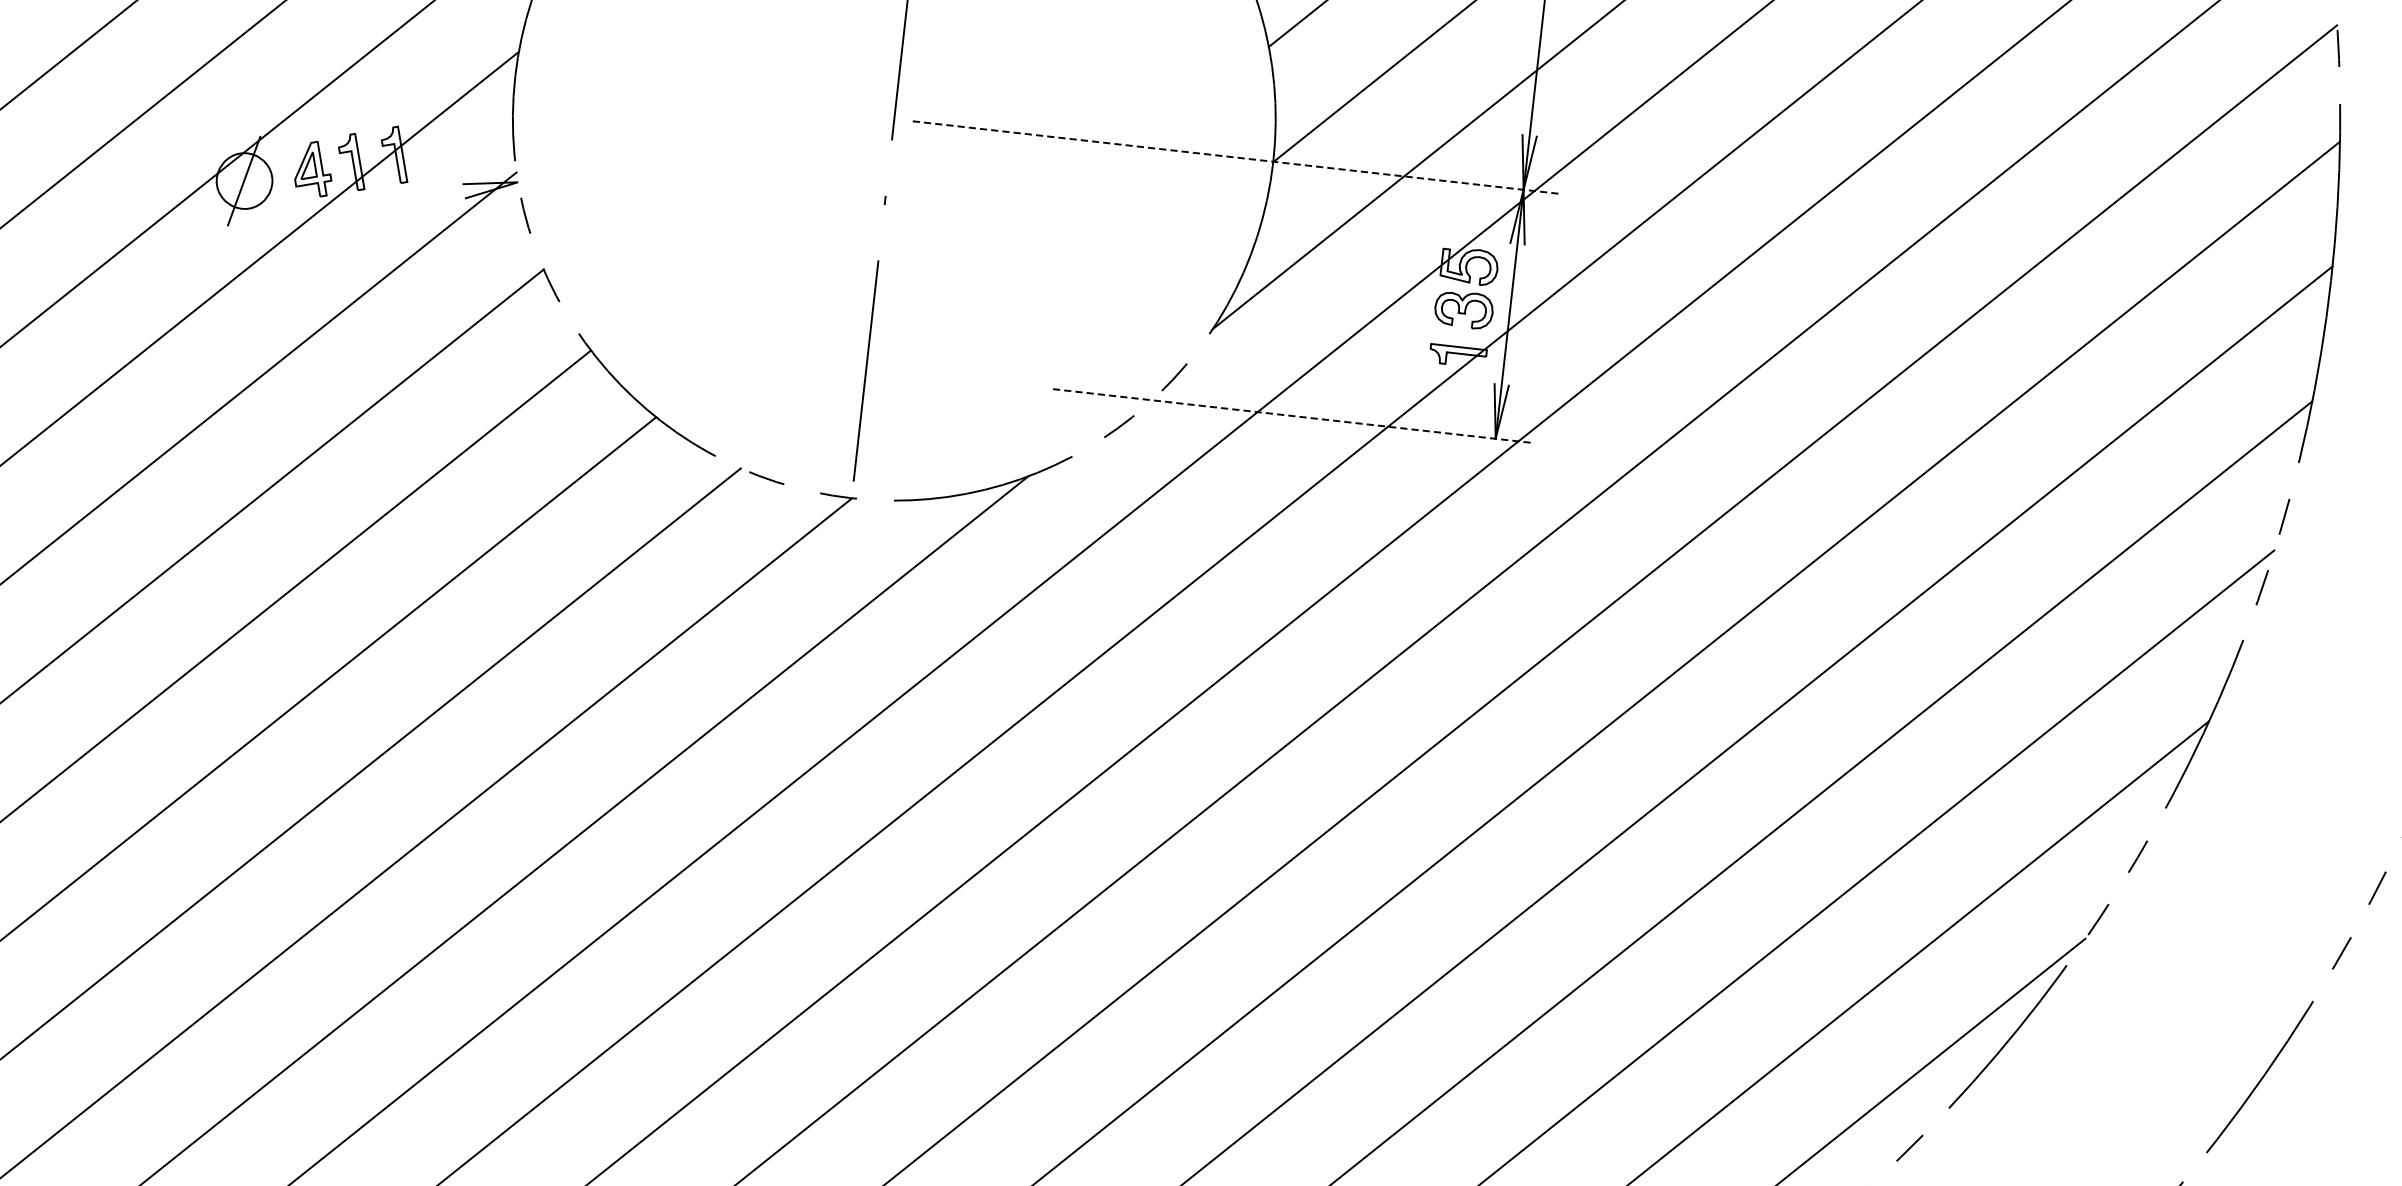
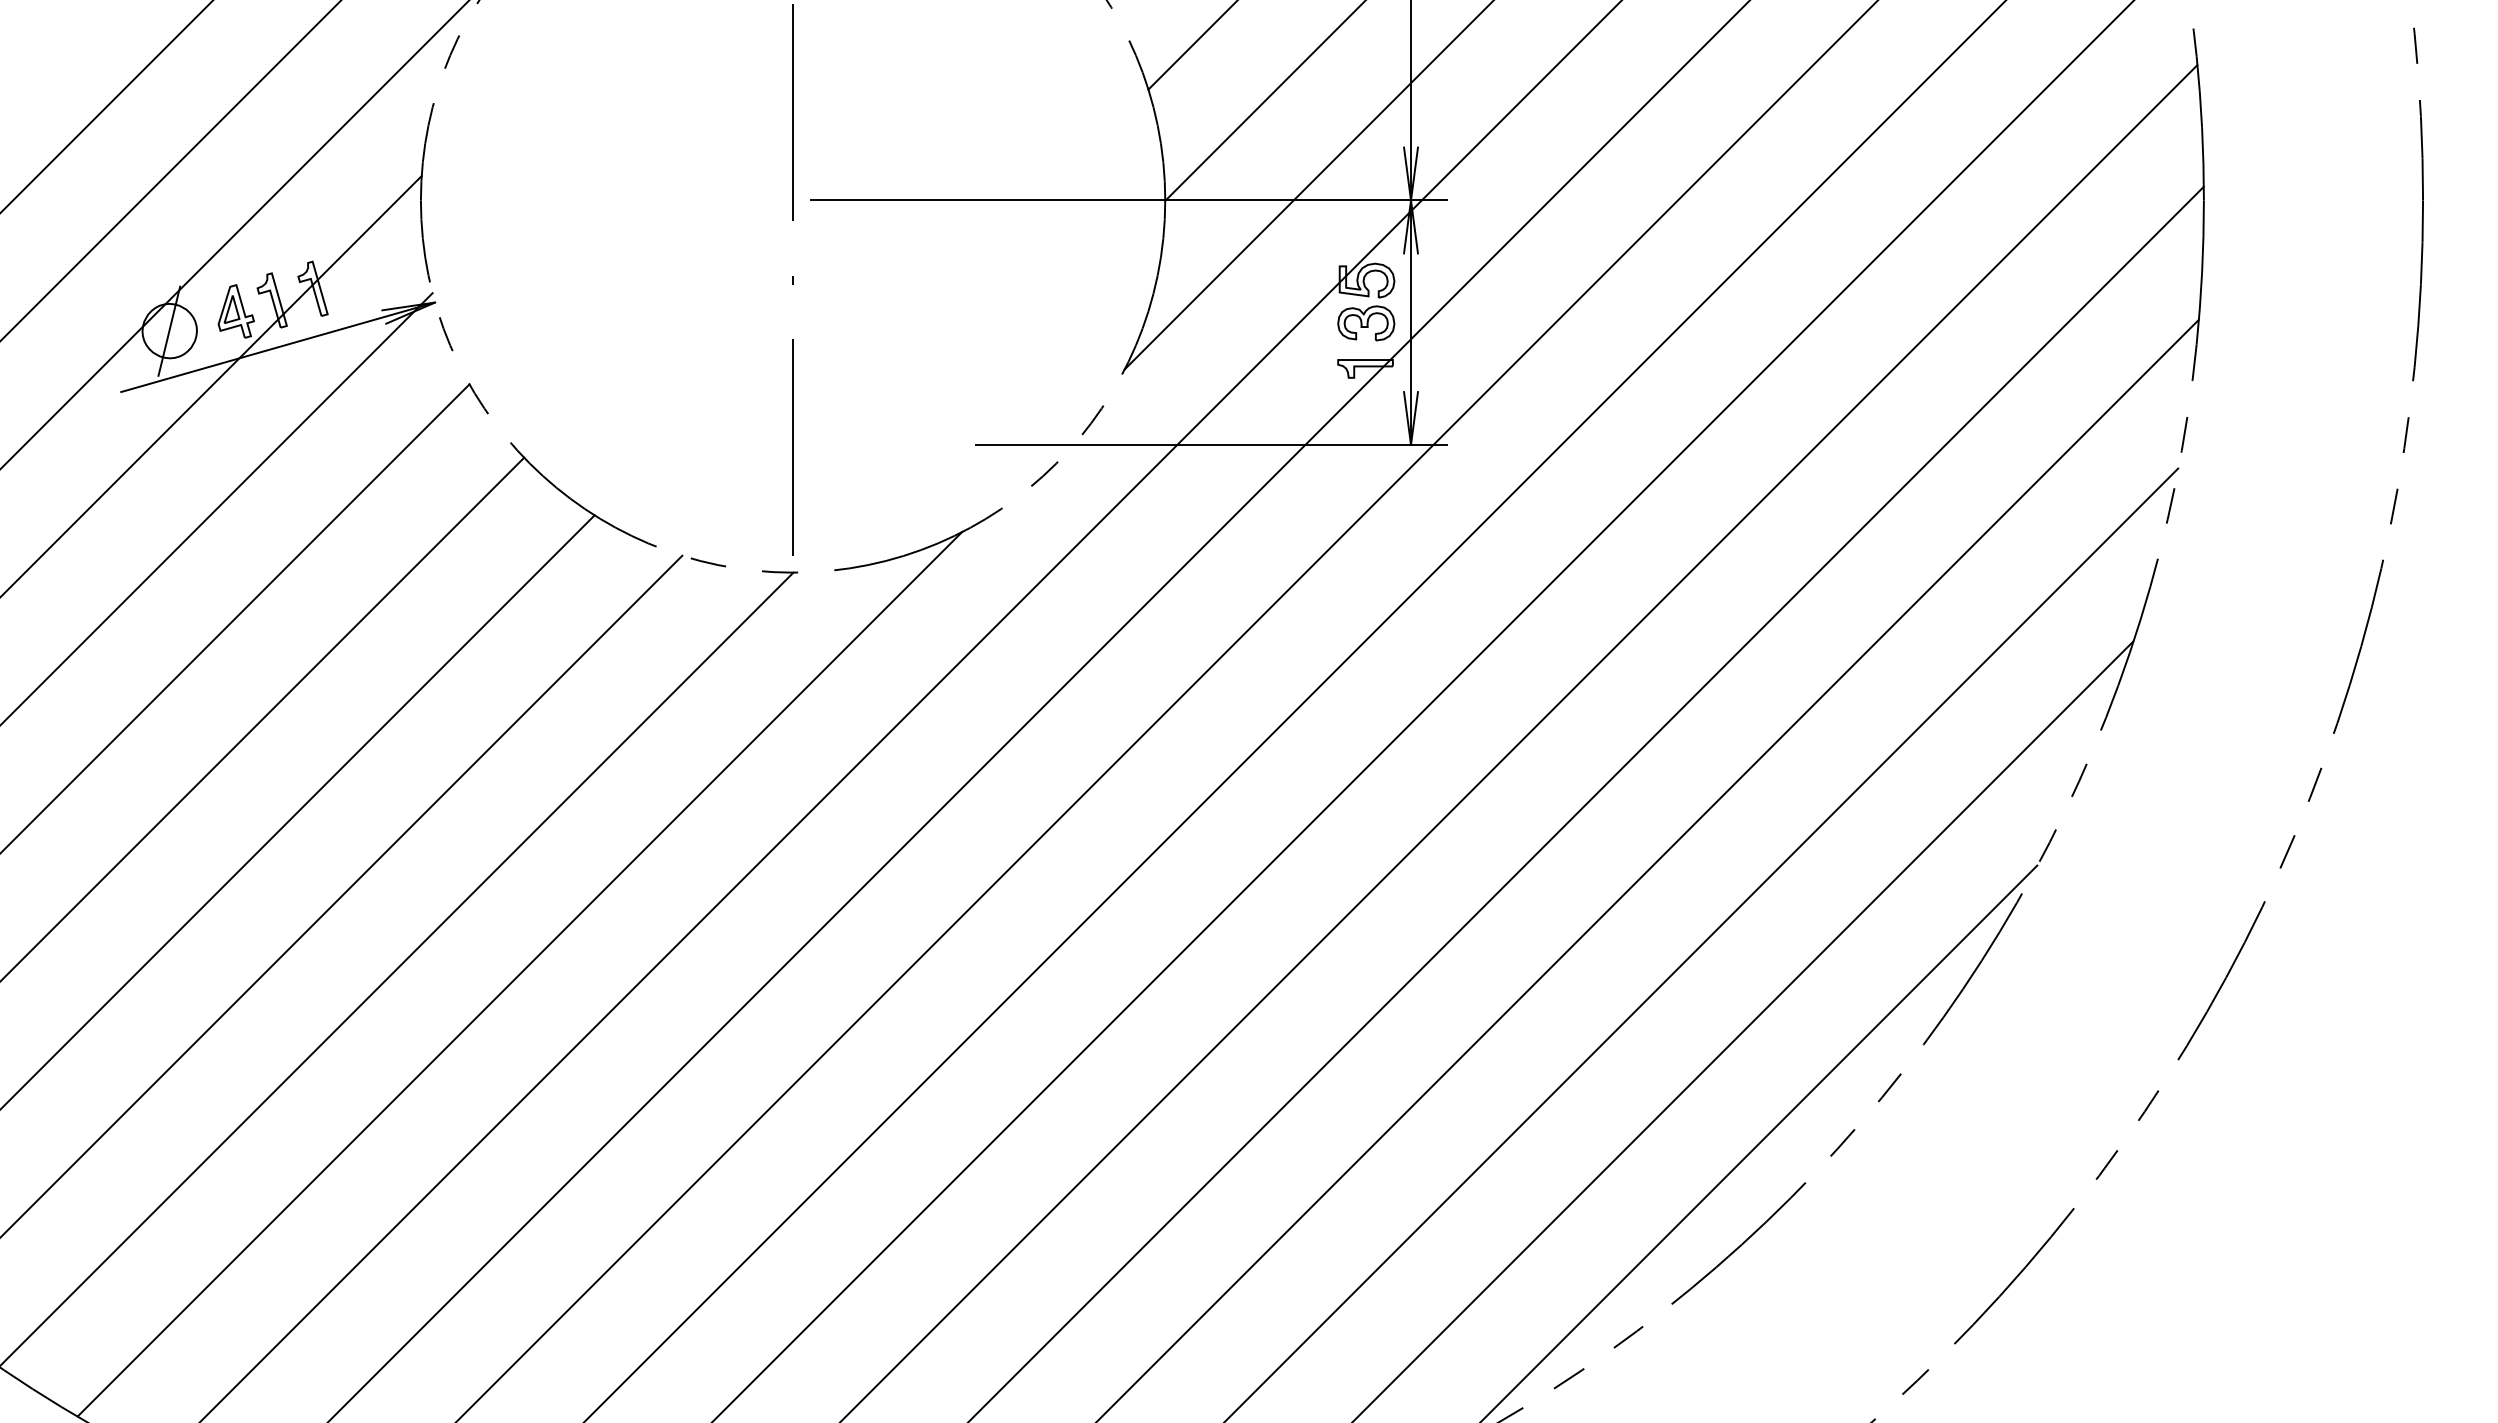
line: (1236, 157) -> (1129, 200), dashed -> solid
line: (353, 210) -> (278, 347), added
line: (1293, 415) -> (1212, 444), dashed -> solid

